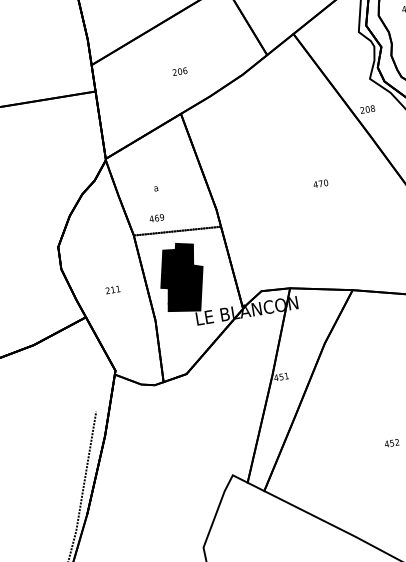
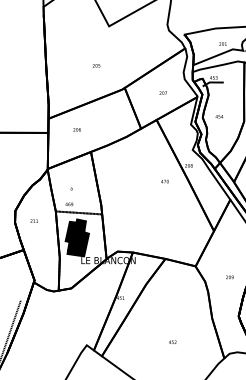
text: (178, 71) -> (76, 129), moved
text: (319, 183) -> (164, 181), moved
text: (111, 289) -> (33, 220), moved

